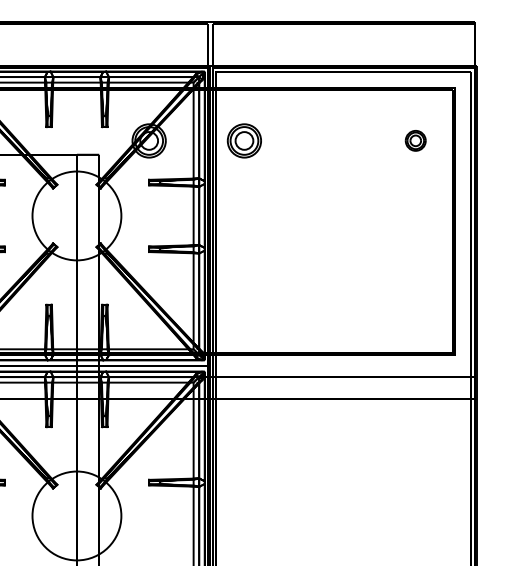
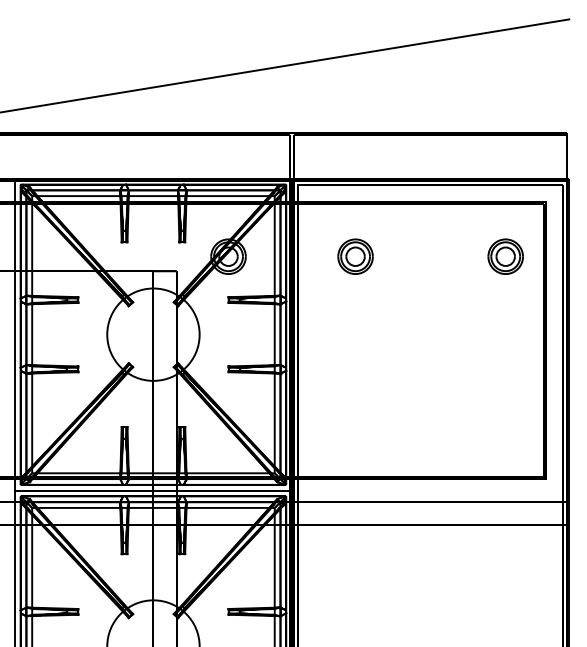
part: (244, 140) -> (355, 256), moved
part: (415, 140) -> (505, 256), size x1.67

